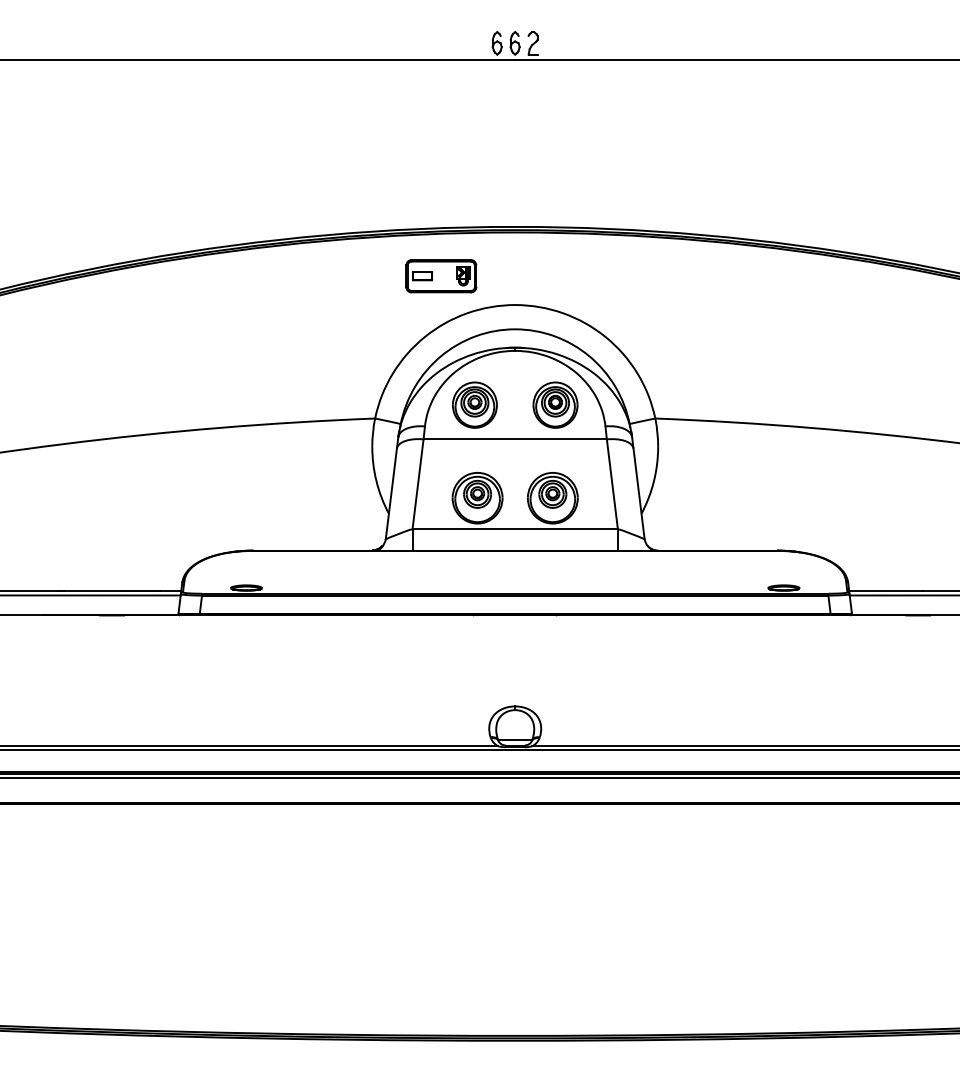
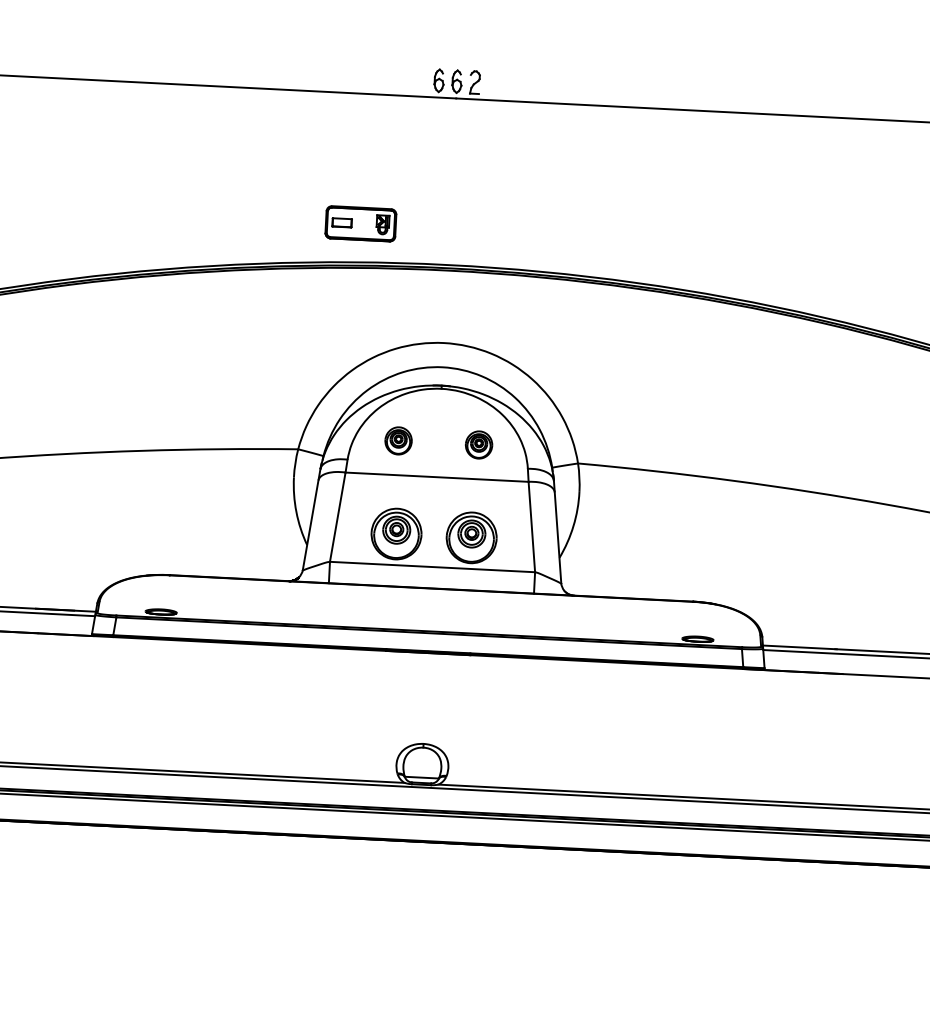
part: (441, 276) -> (361, 224), moved
part: (474, 404) -> (398, 440), size x0.6
part: (555, 404) -> (479, 444), size x0.6

